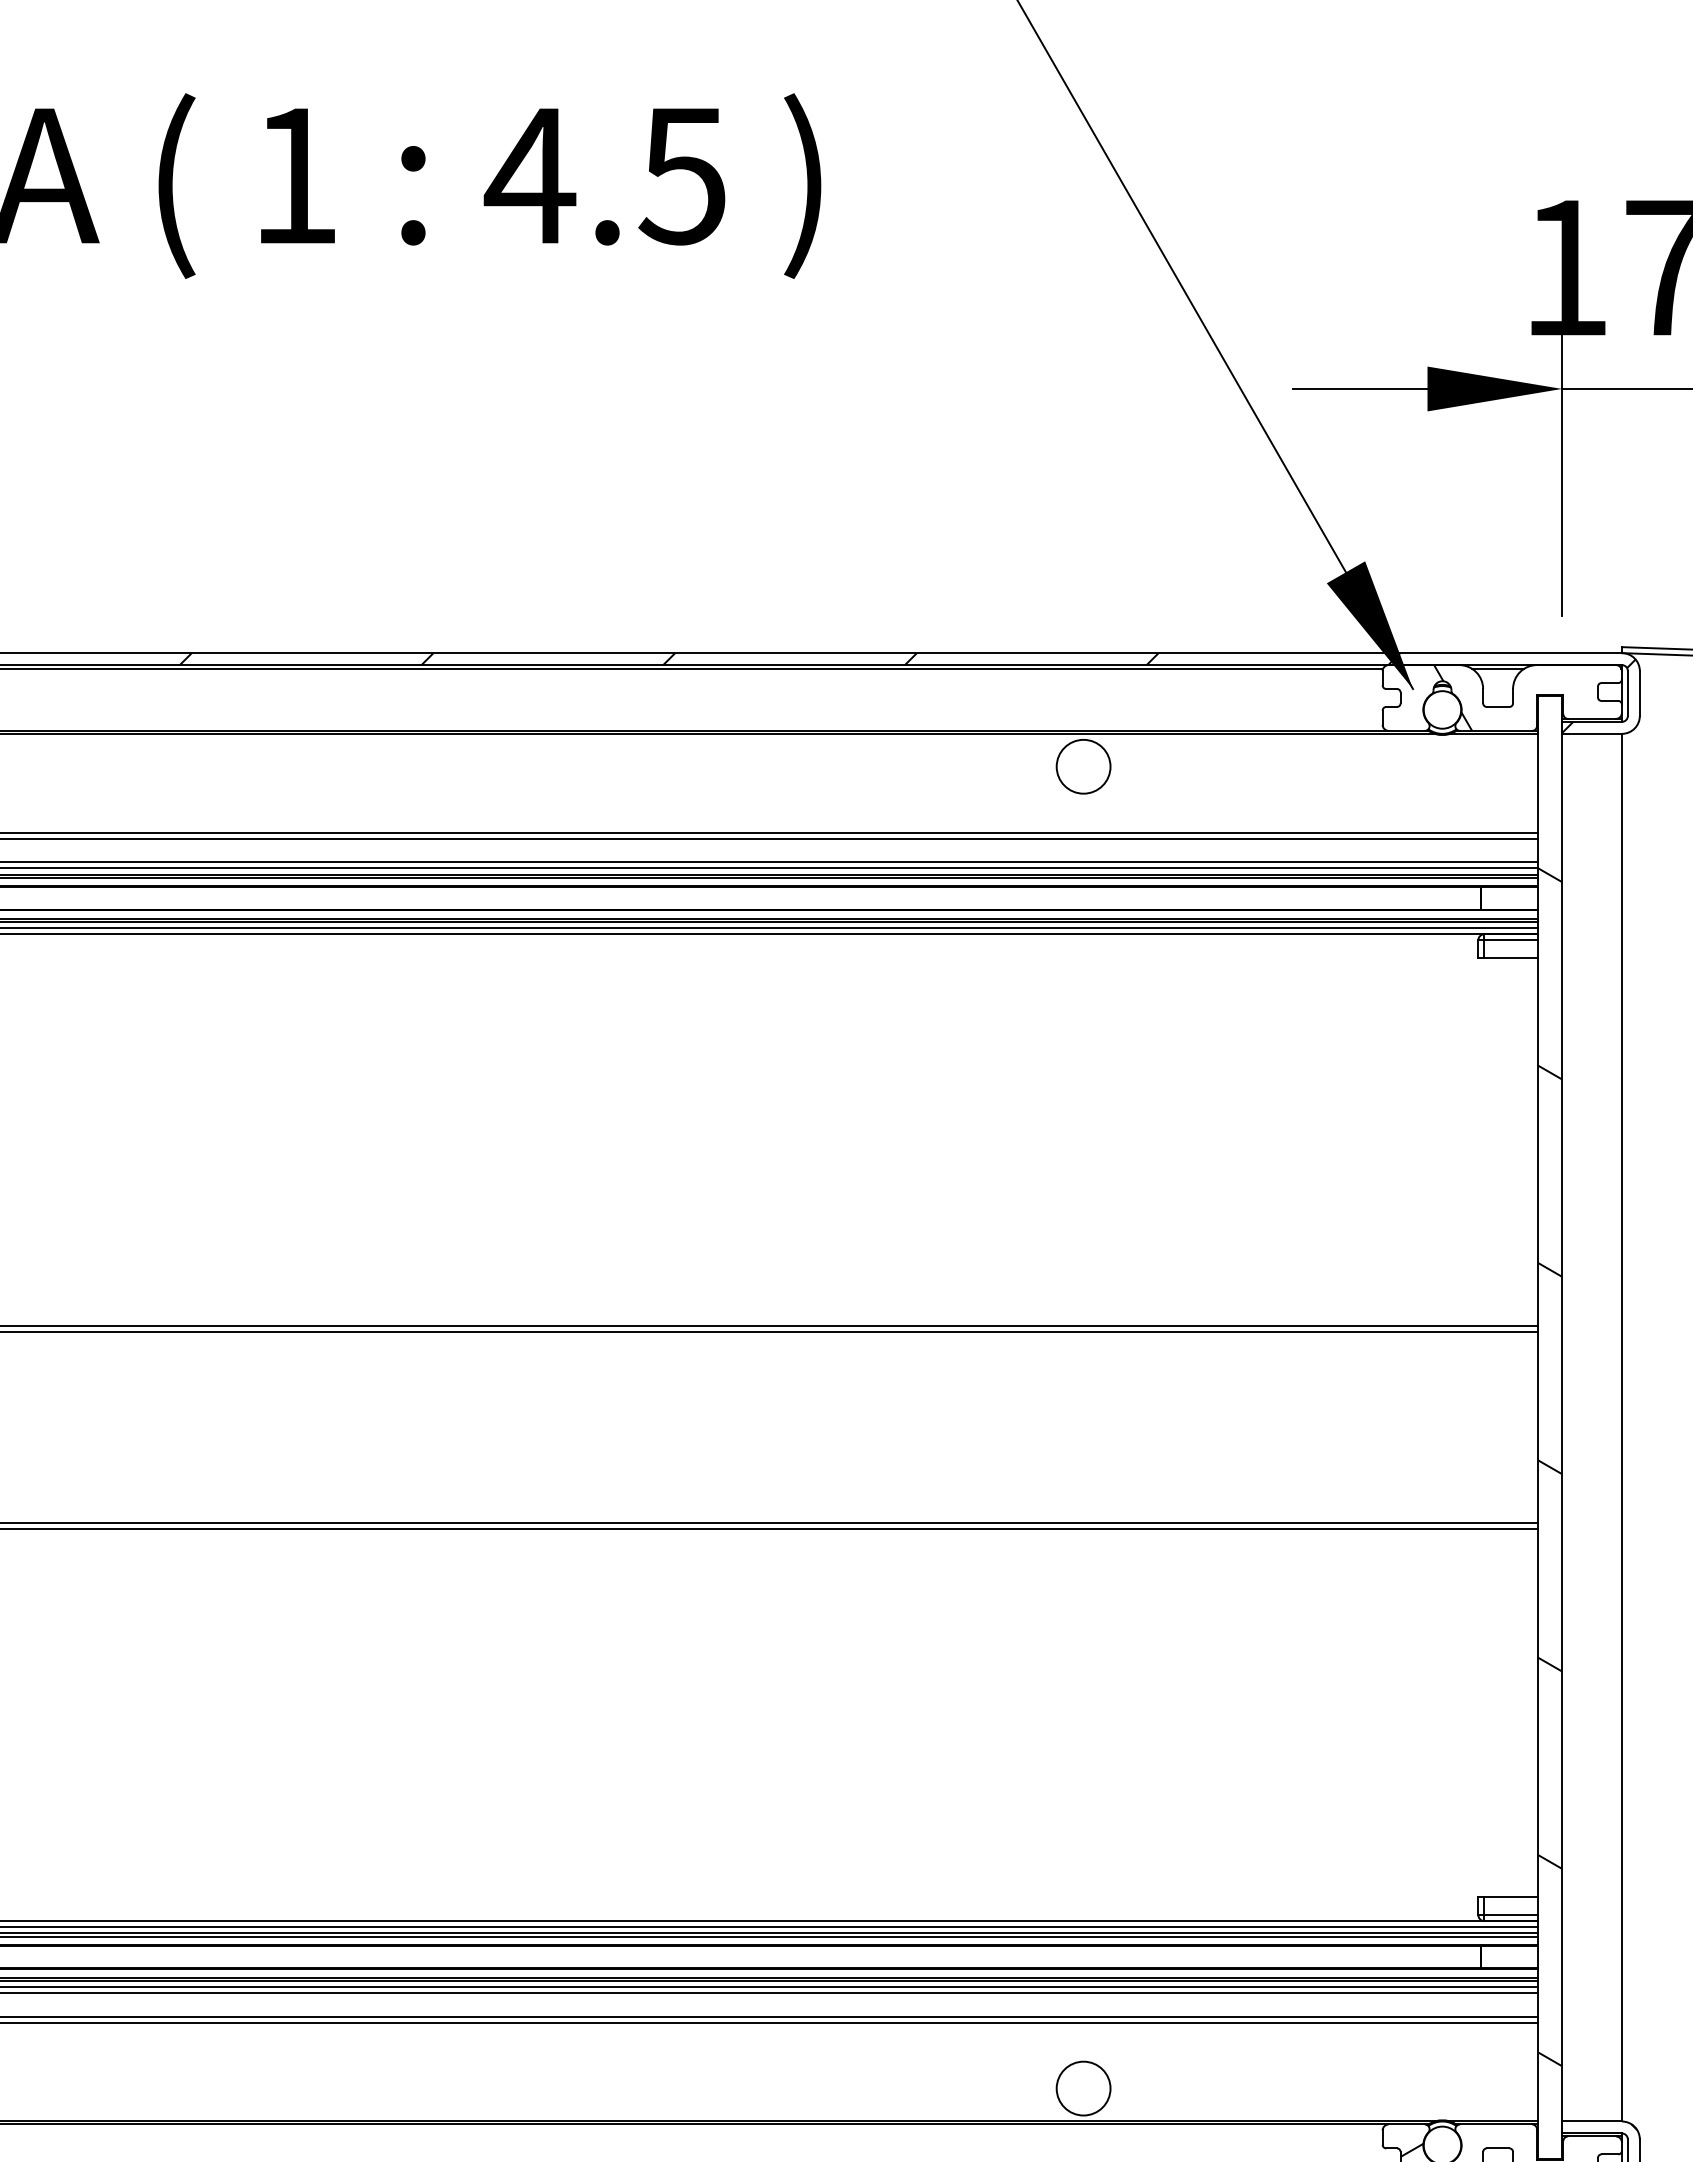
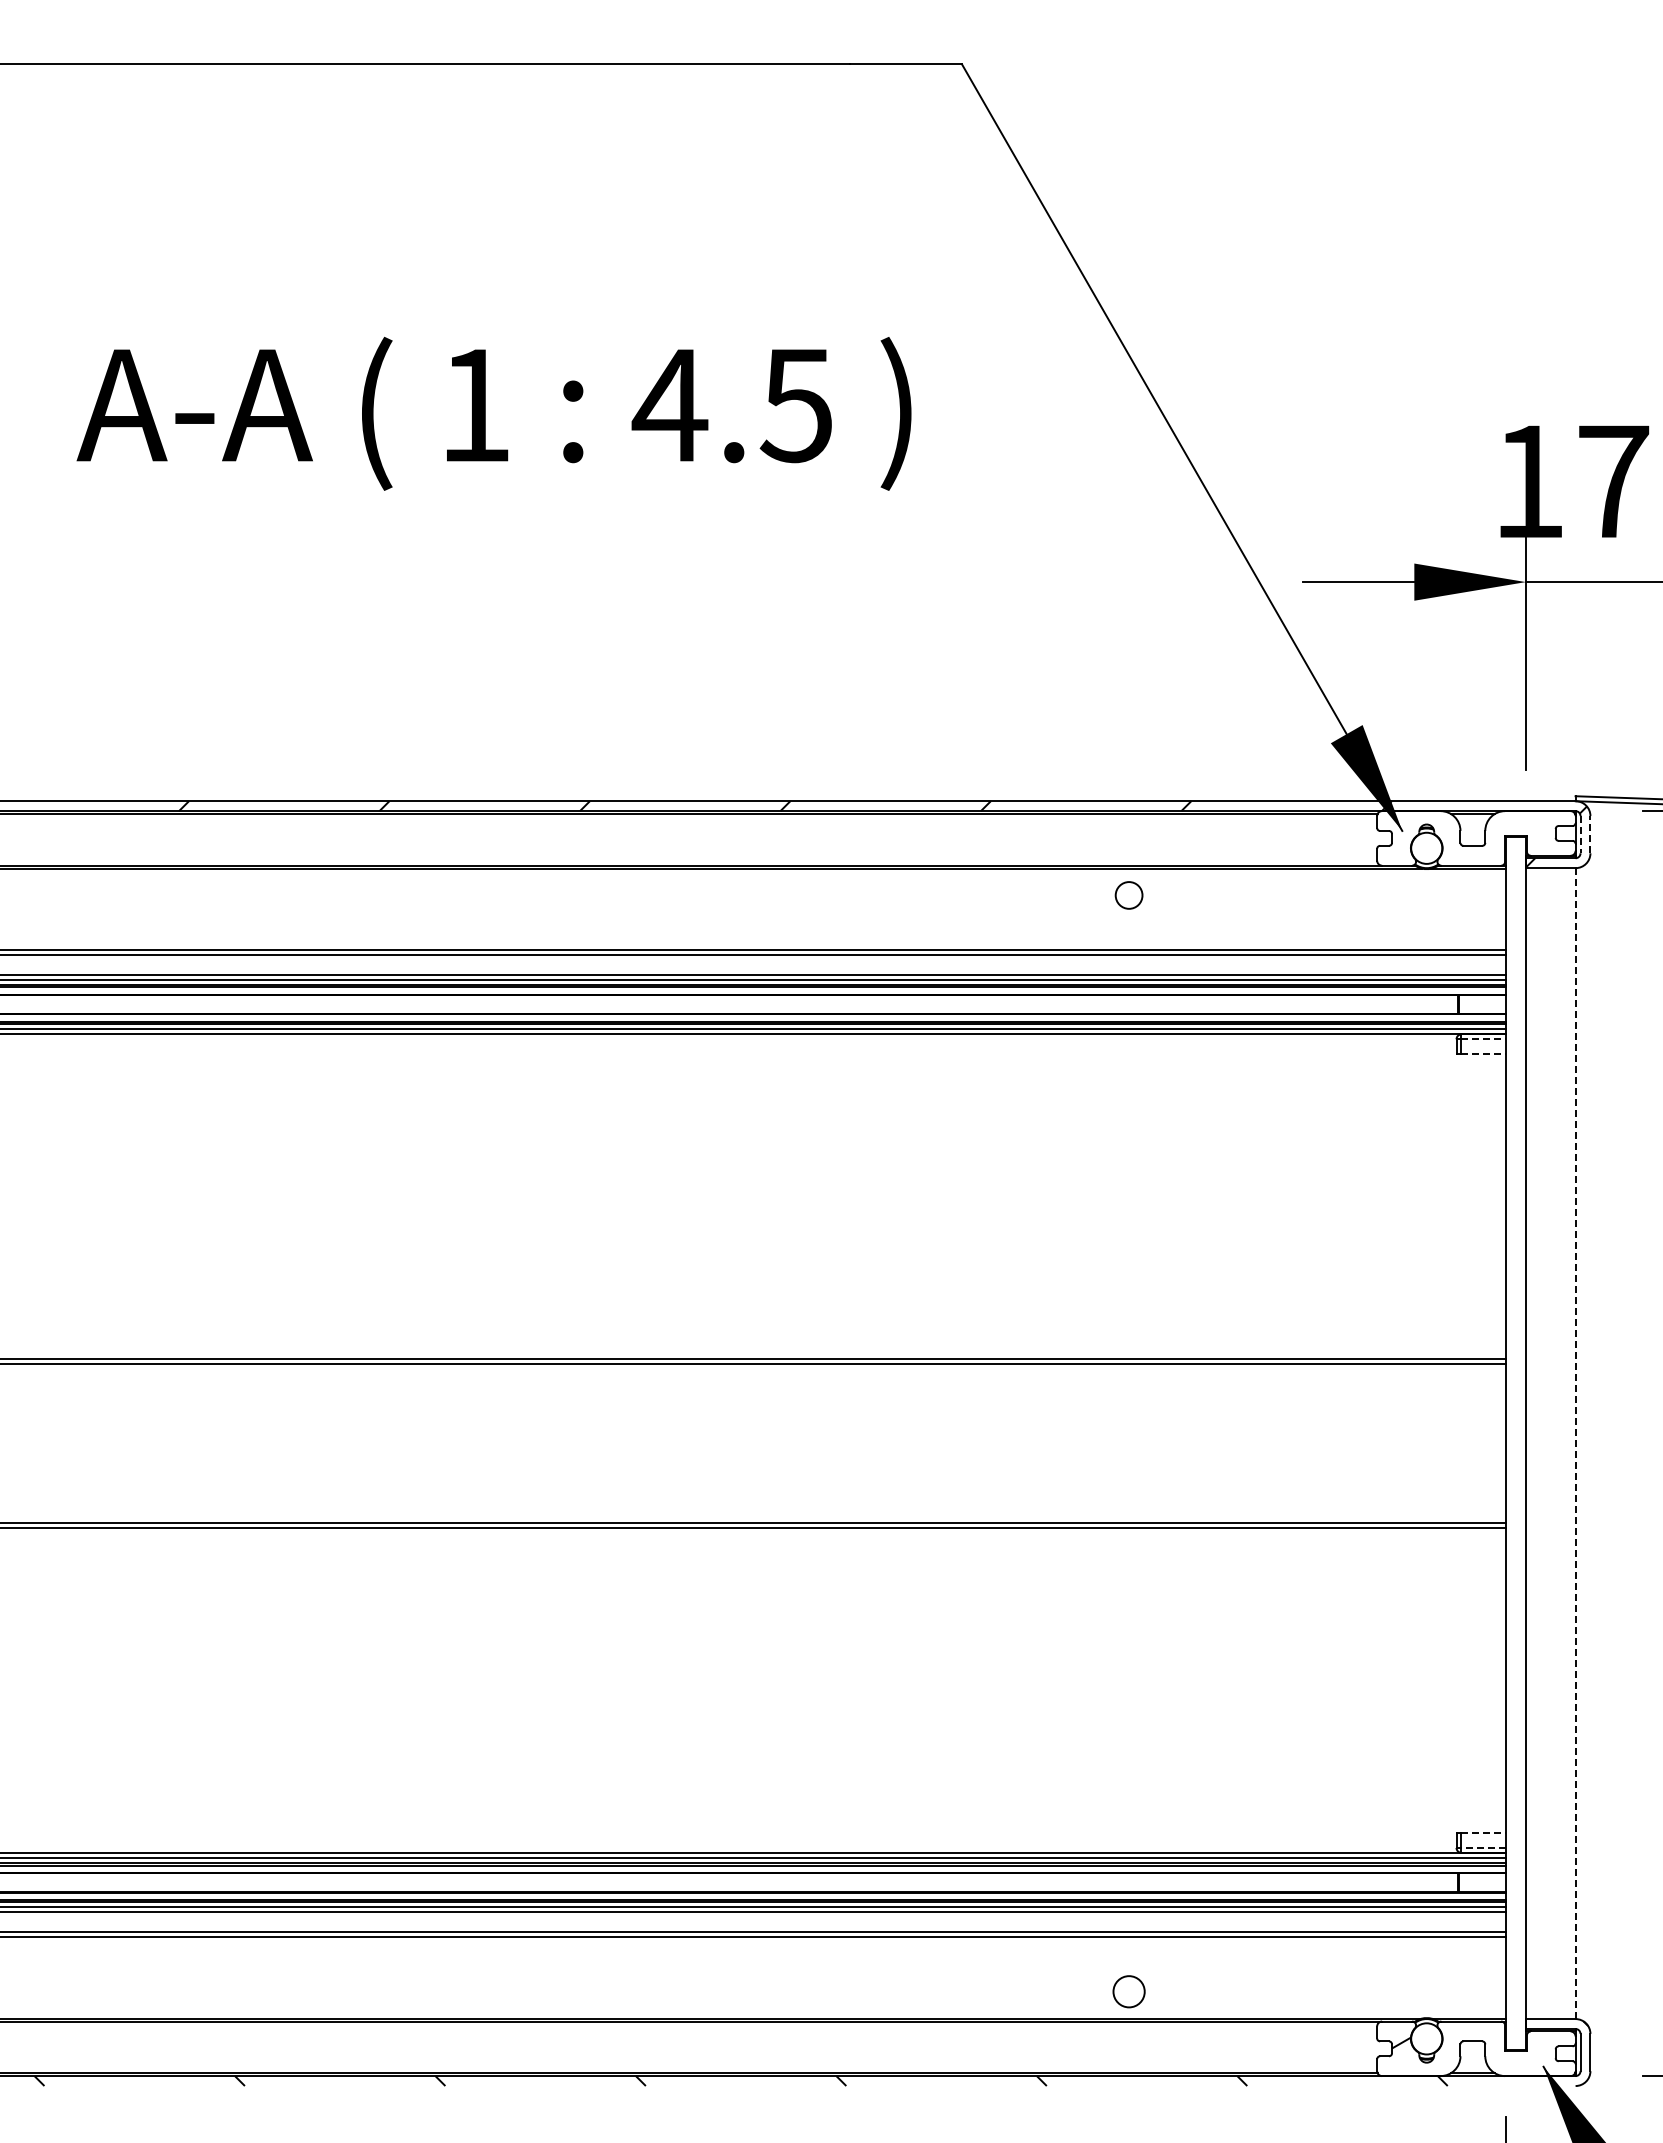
line: (1627, 693) -> (1580, 834), solid -> dashed
line: (1639, 693) -> (1590, 834), solid -> dashed
hatch: (1453, 698) -> (1435, 838), removed
circle: (1082, 766) -> (1128, 895), size x0.6
line: (1512, 940) -> (1484, 1039), solid -> dashed
line: (1512, 958) -> (1484, 1054), solid -> dashed
line: (1621, 1427) -> (1575, 1443), solid -> dashed
hatch: (1549, 1467) -> (1515, 1476), removed
line: (1512, 1897) -> (1484, 1833), solid -> dashed
line: (1510, 1914) -> (1483, 1847), solid -> dashed
circle: (1082, 2088) -> (1128, 1991), size x0.7

